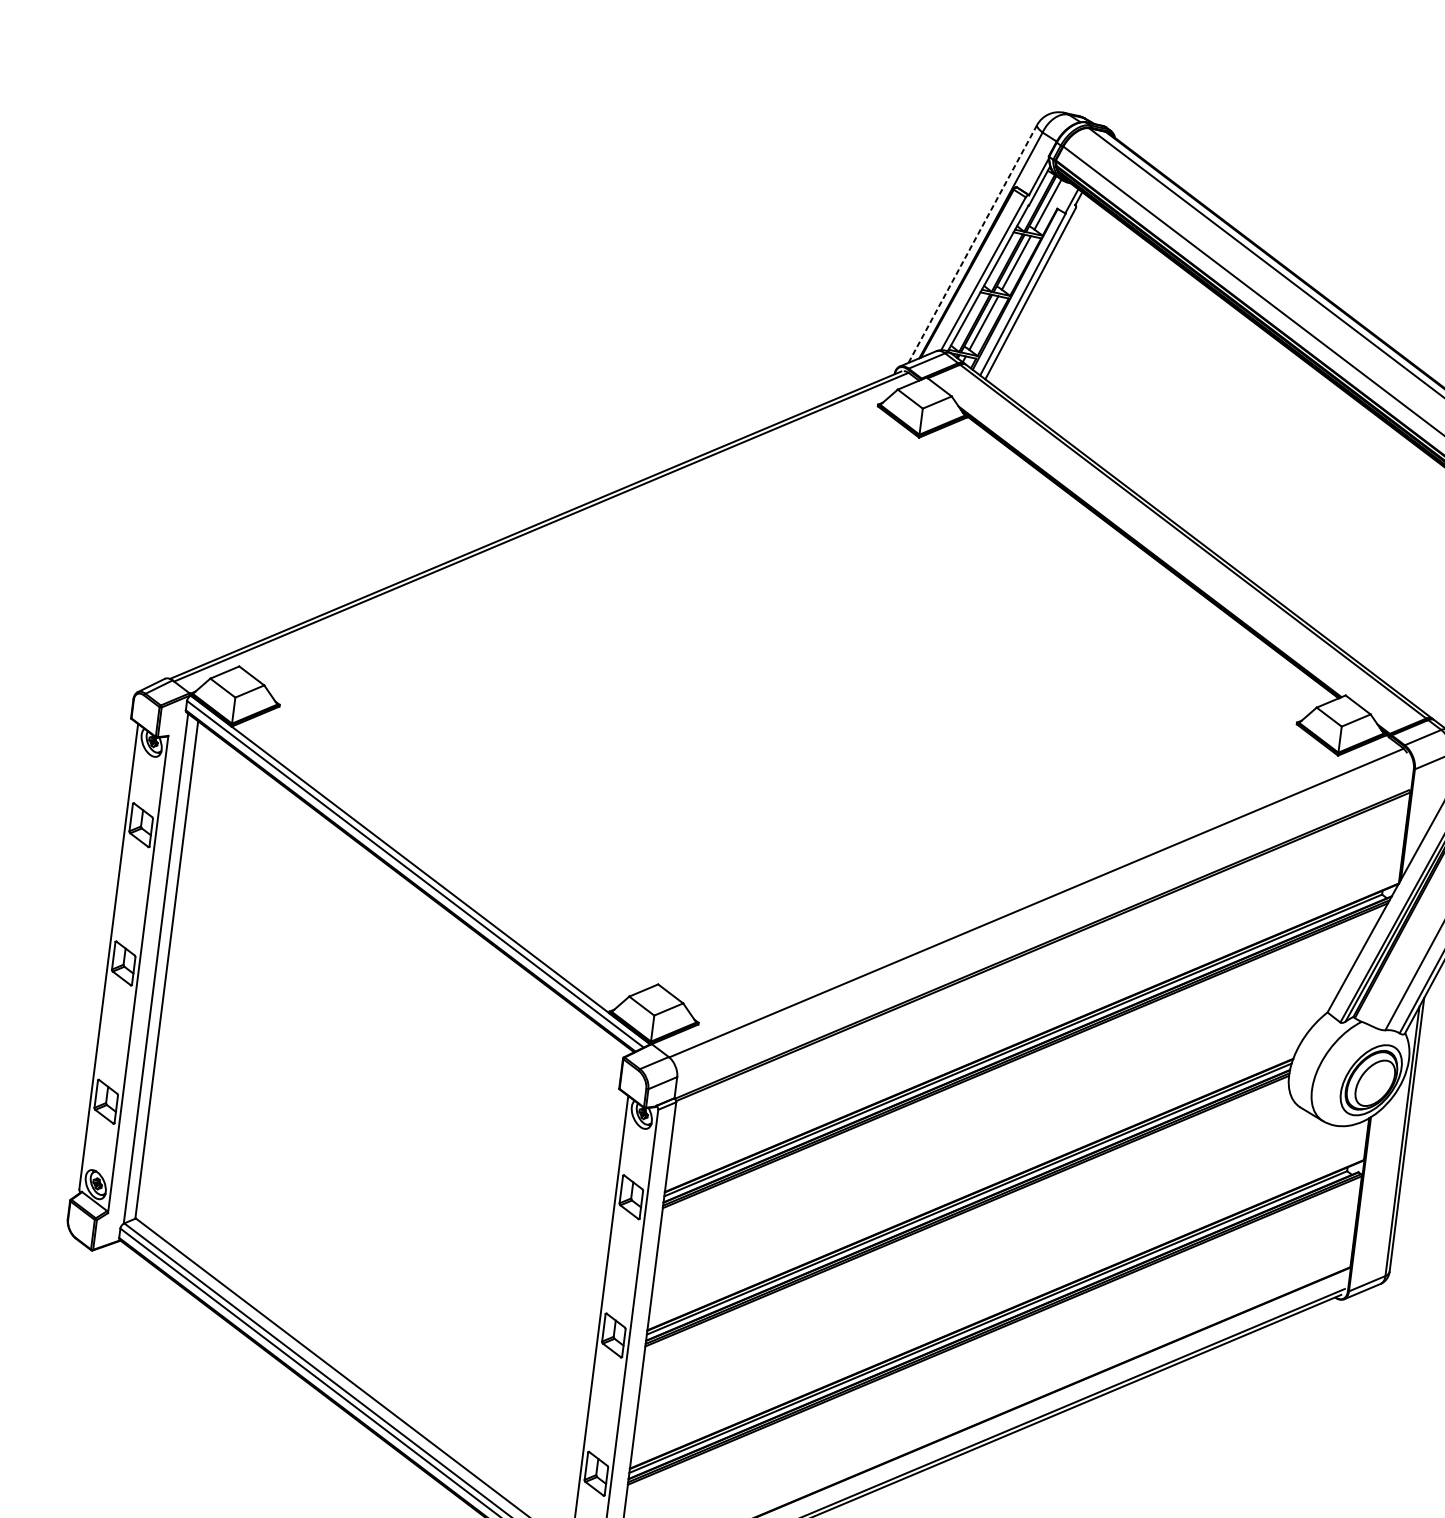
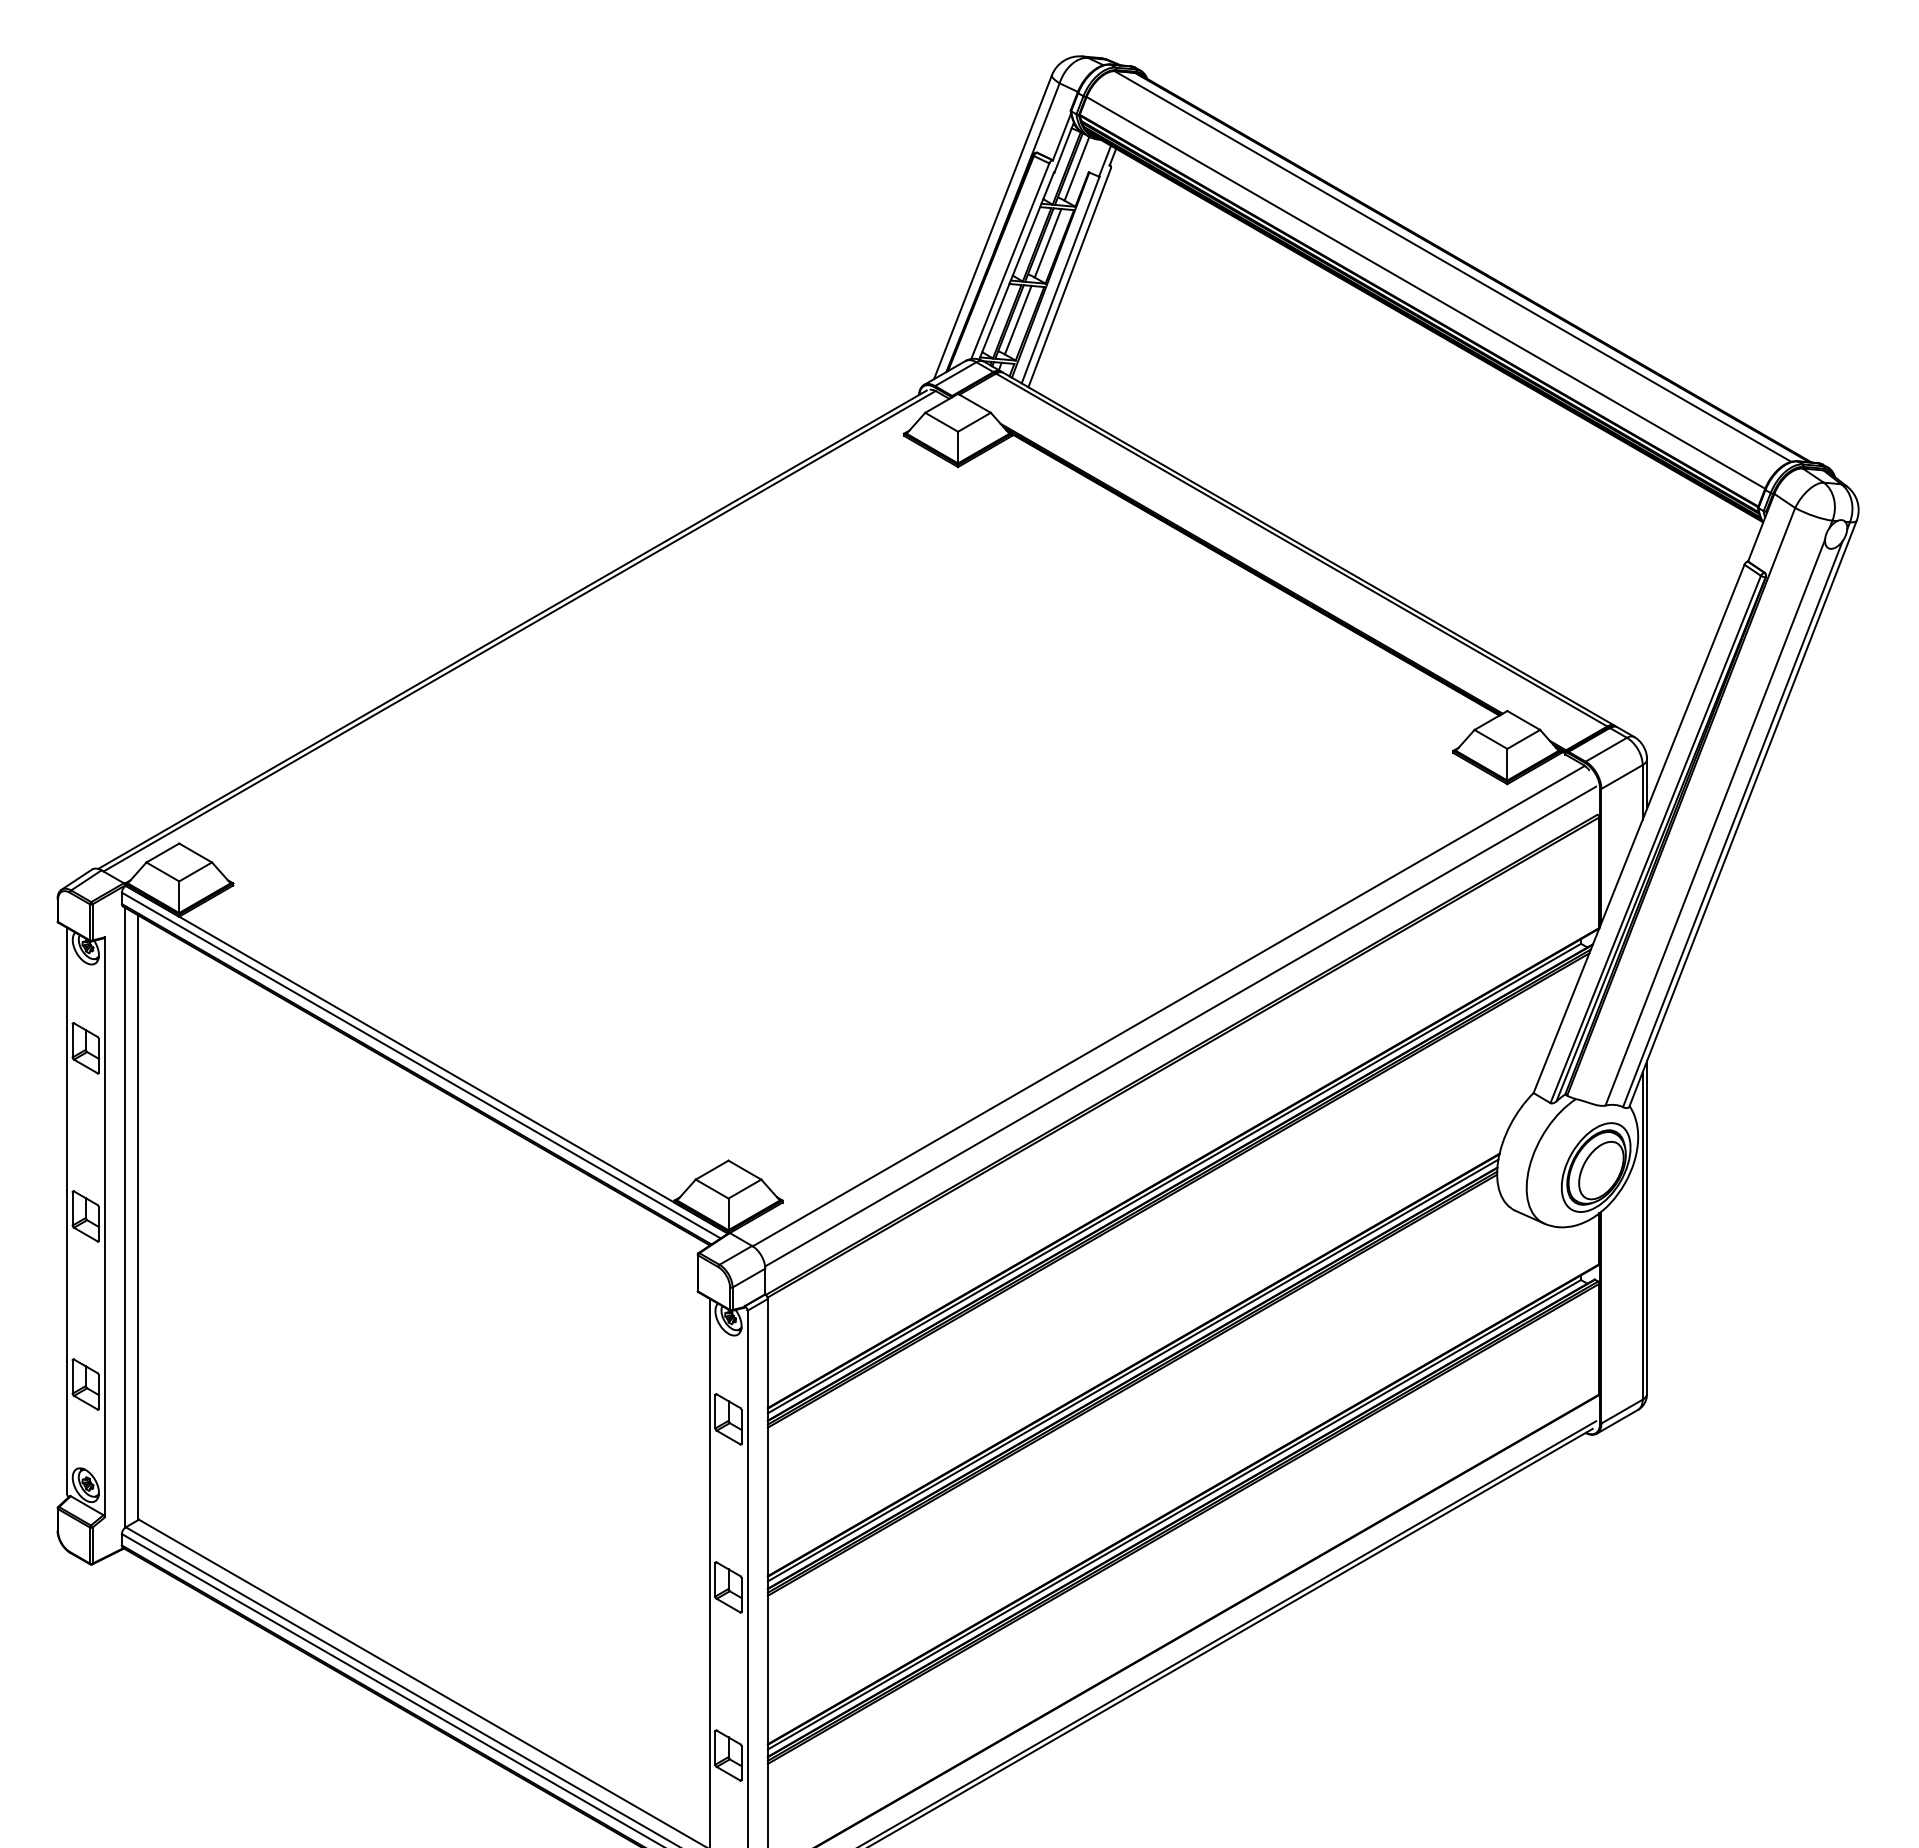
line: (973, 243) -> (993, 226), dashed -> solid
line: (1043, 921) -> (1180, 1026), added

